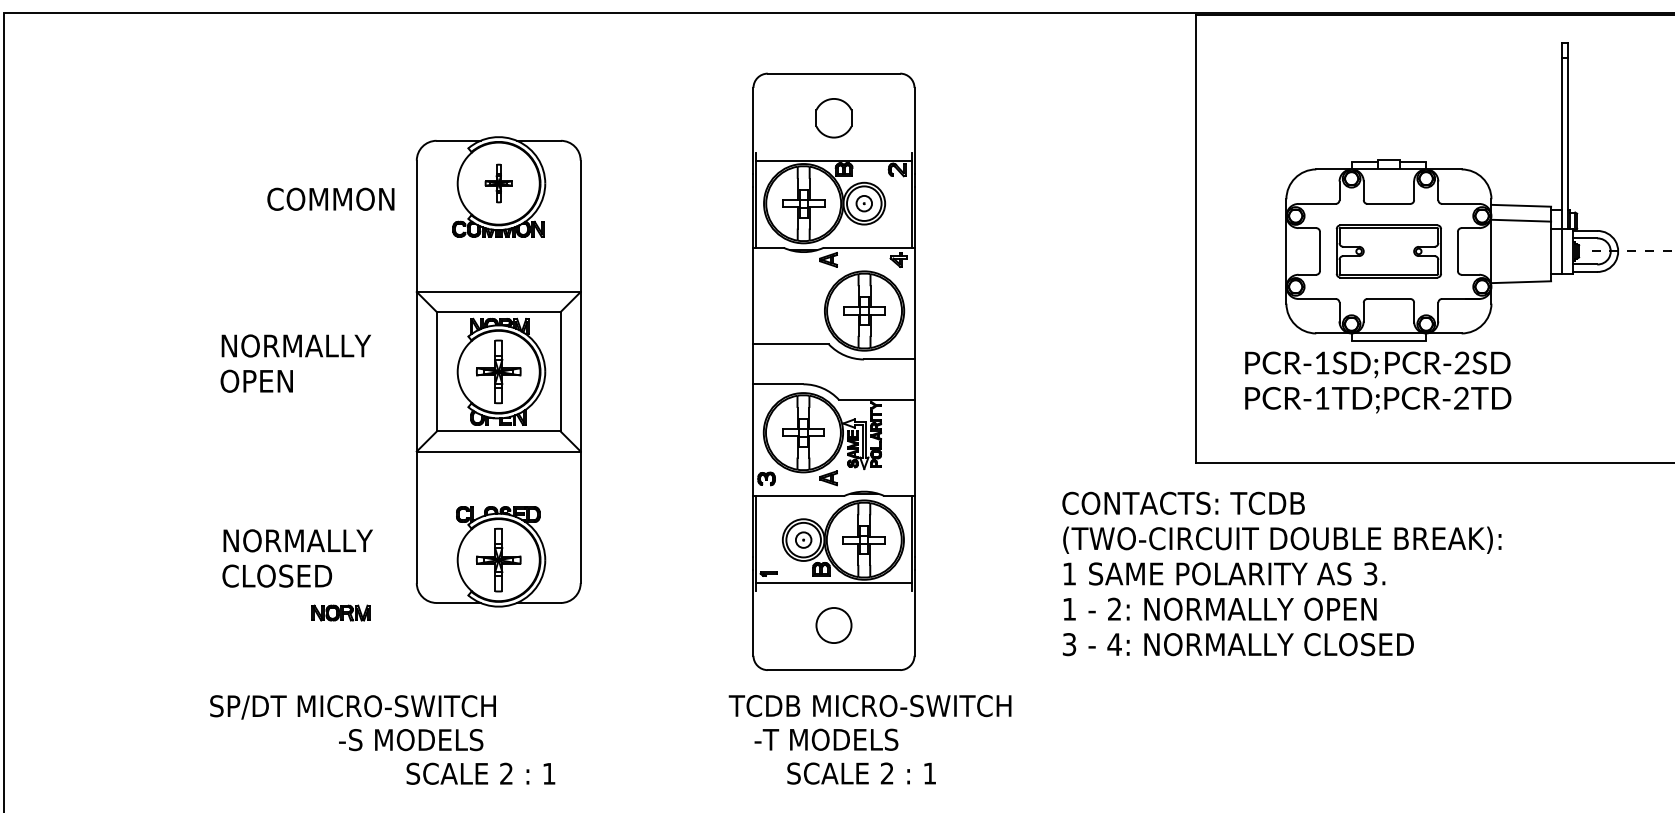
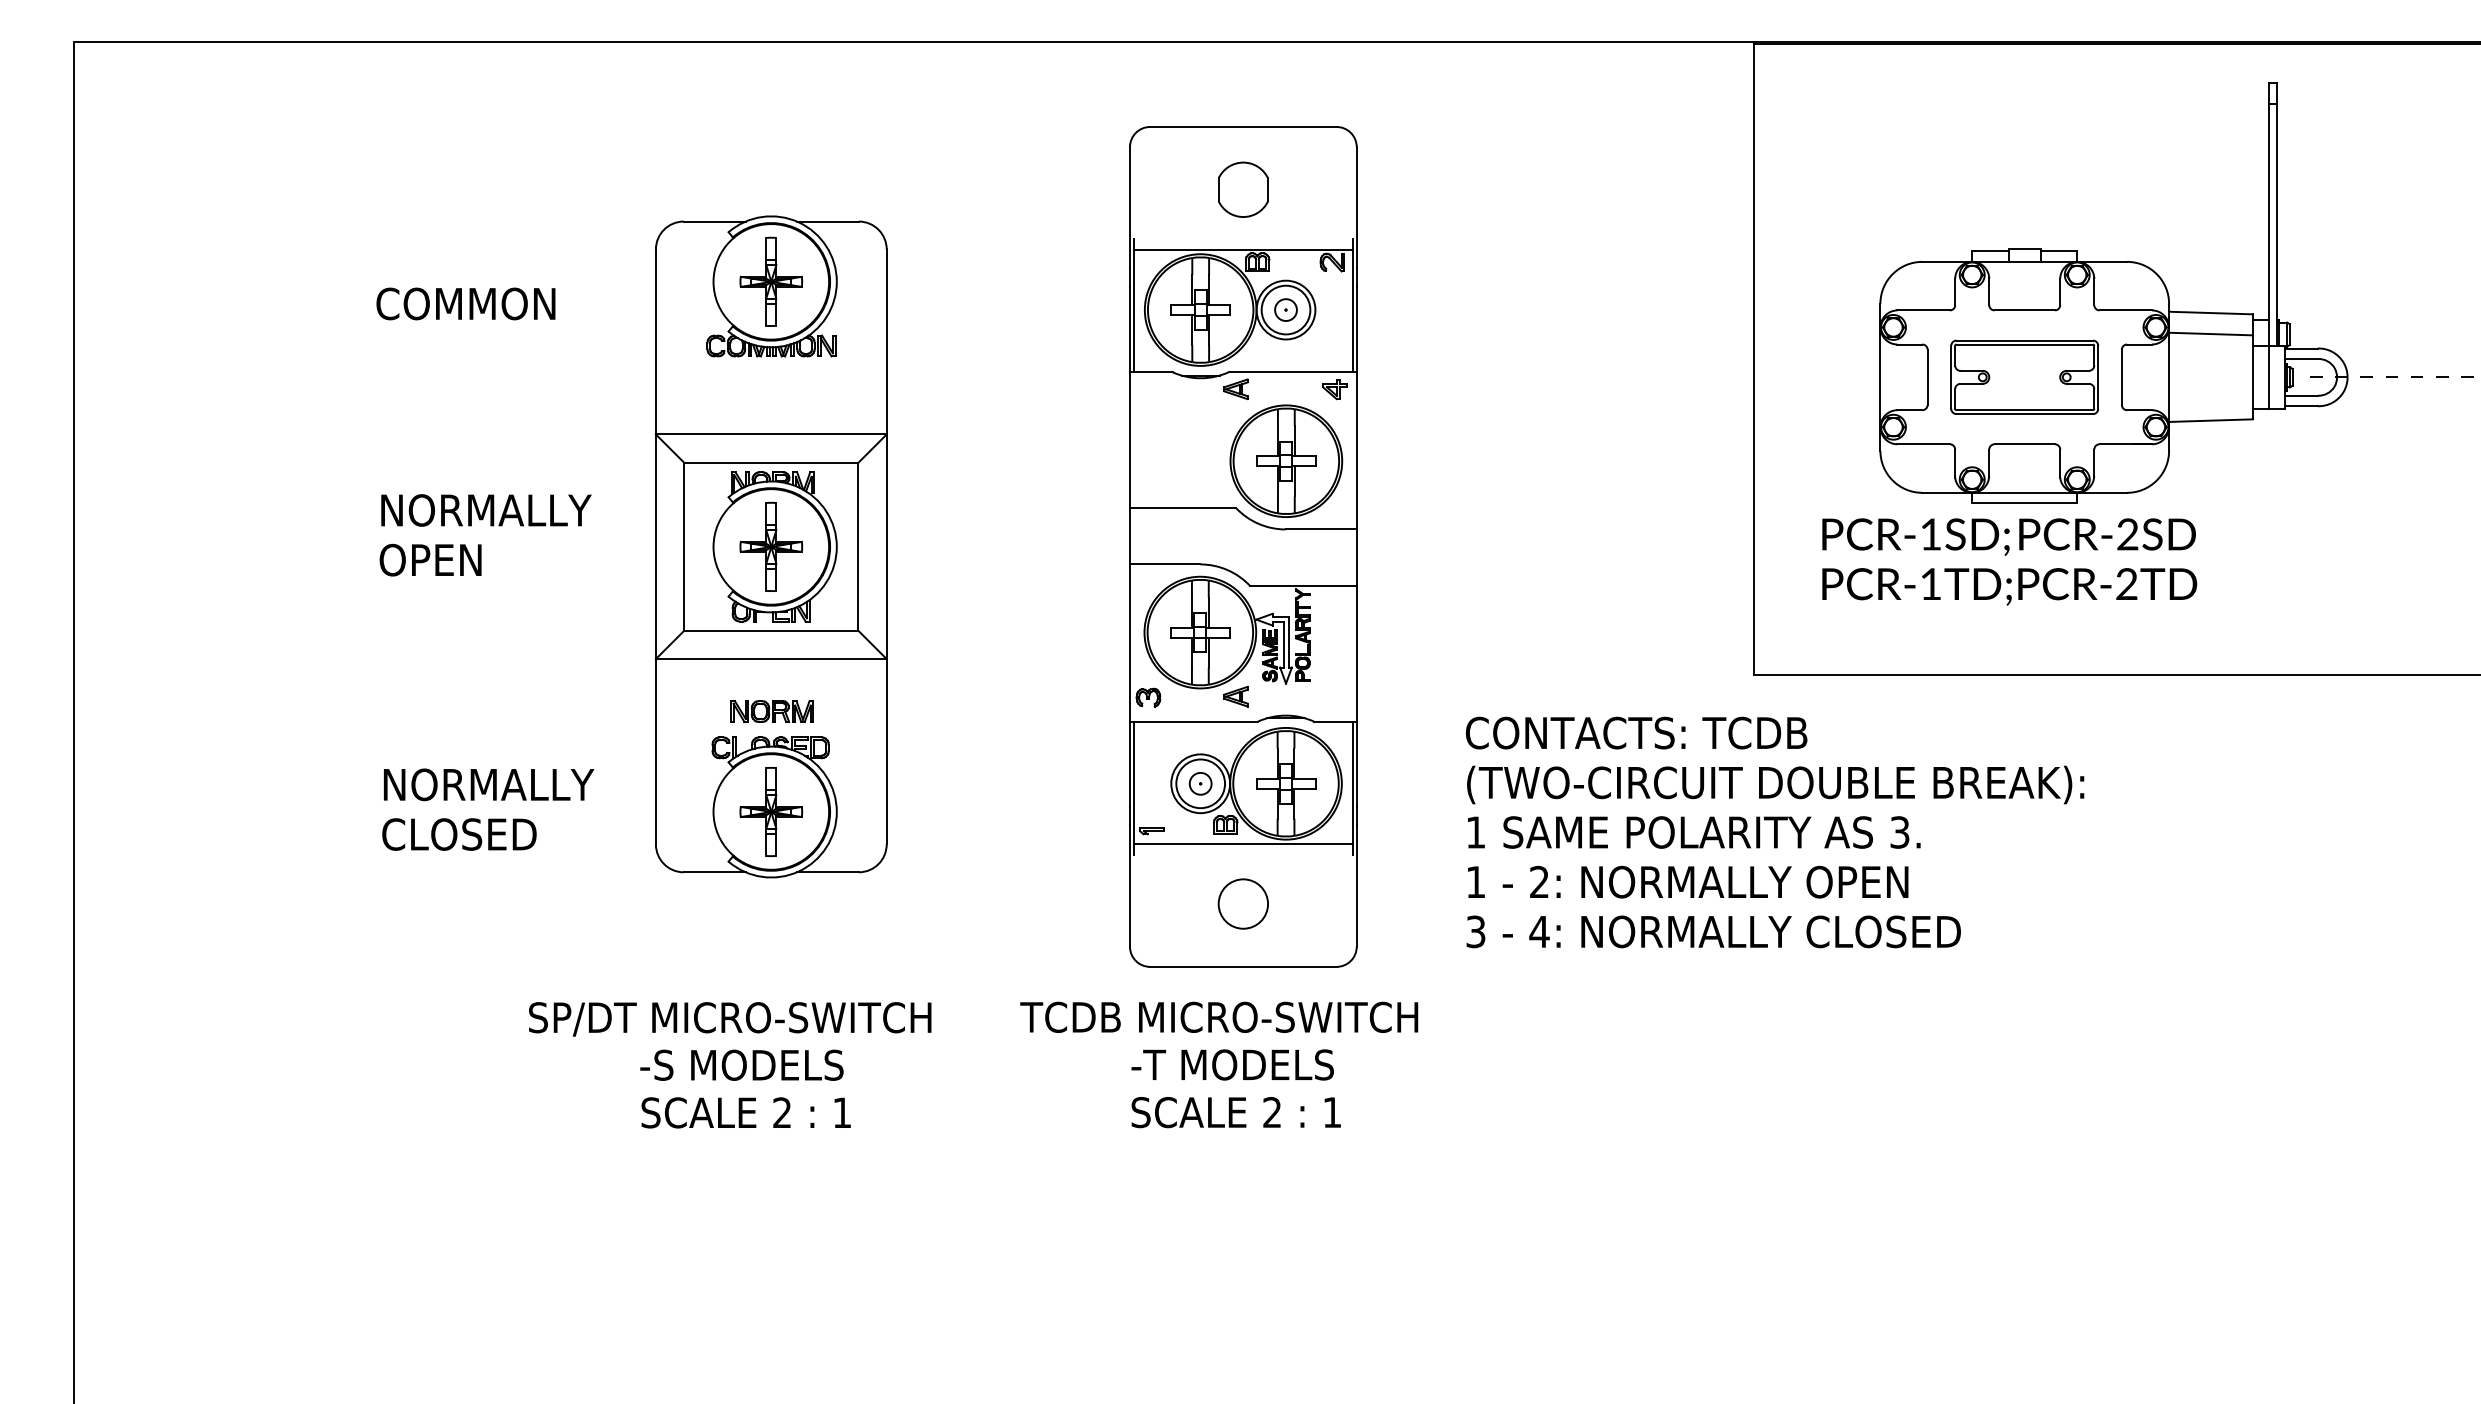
part: (498, 183) -> (771, 281), size x1.67
text: (330, 199) -> (465, 303), moved
text: (1282, 573) -> (1775, 832), moved
part: (340, 613) -> (771, 711), moved
text: (870, 705) -> (1219, 1016), moved
text: (353, 707) -> (730, 1019), moved
text: (410, 739) -> (741, 1064), moved
text: (861, 773) -> (1235, 1112), moved

